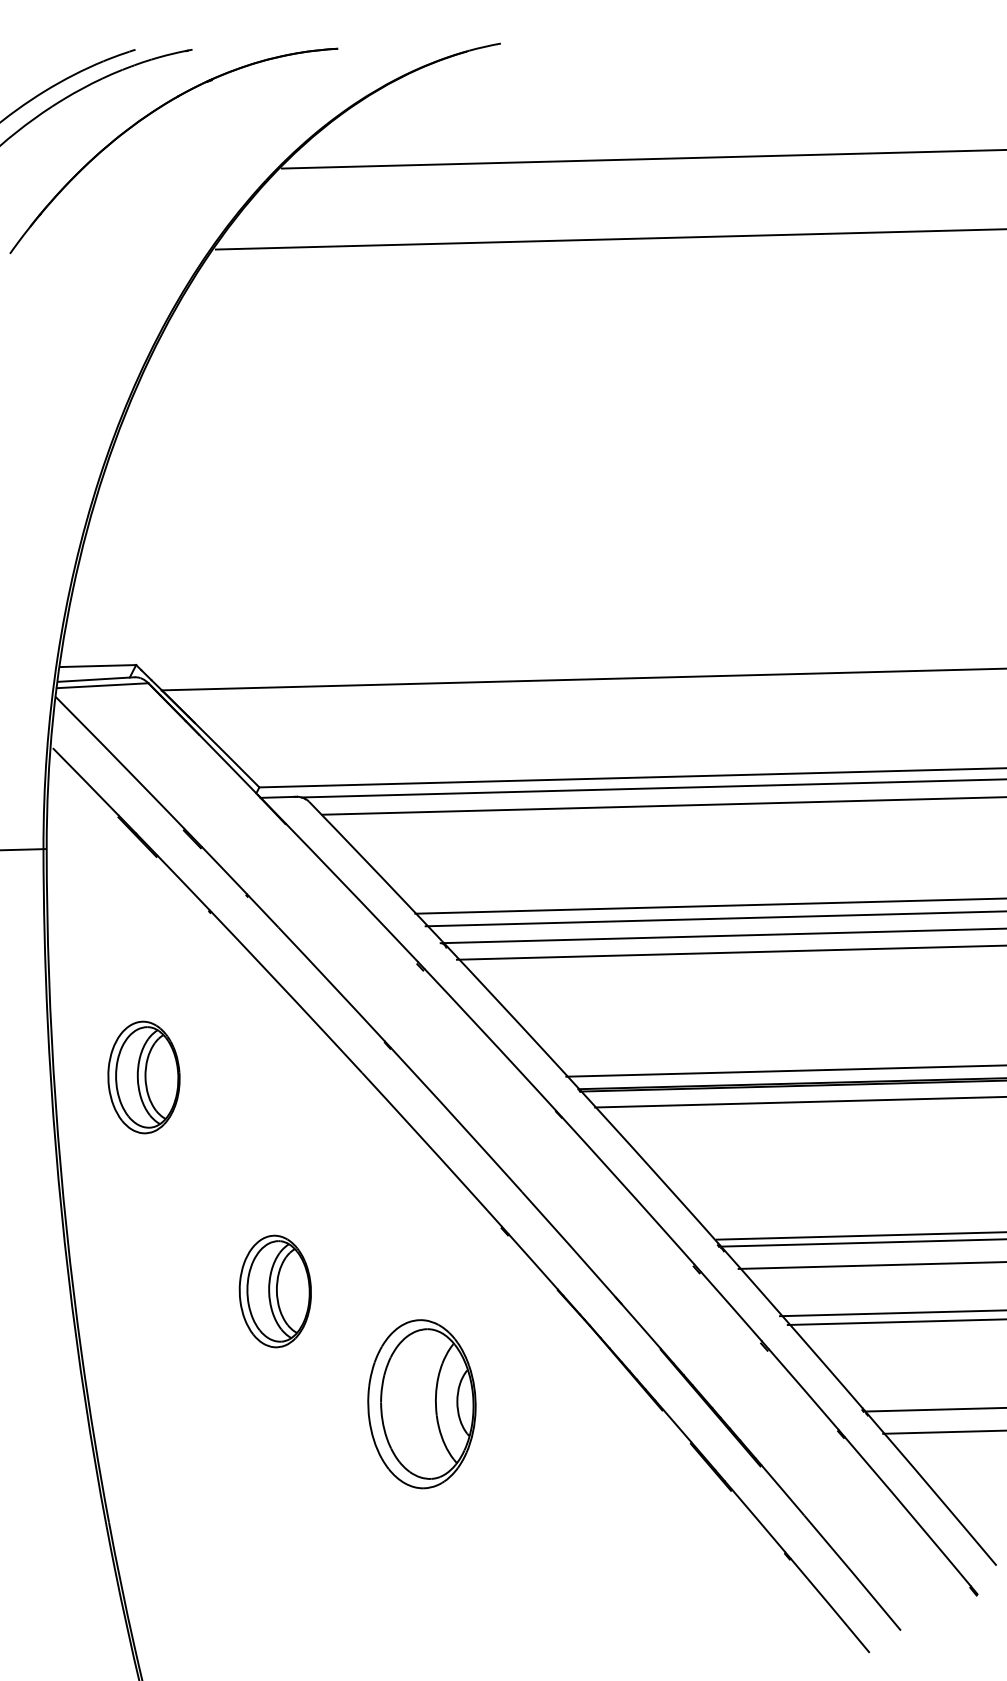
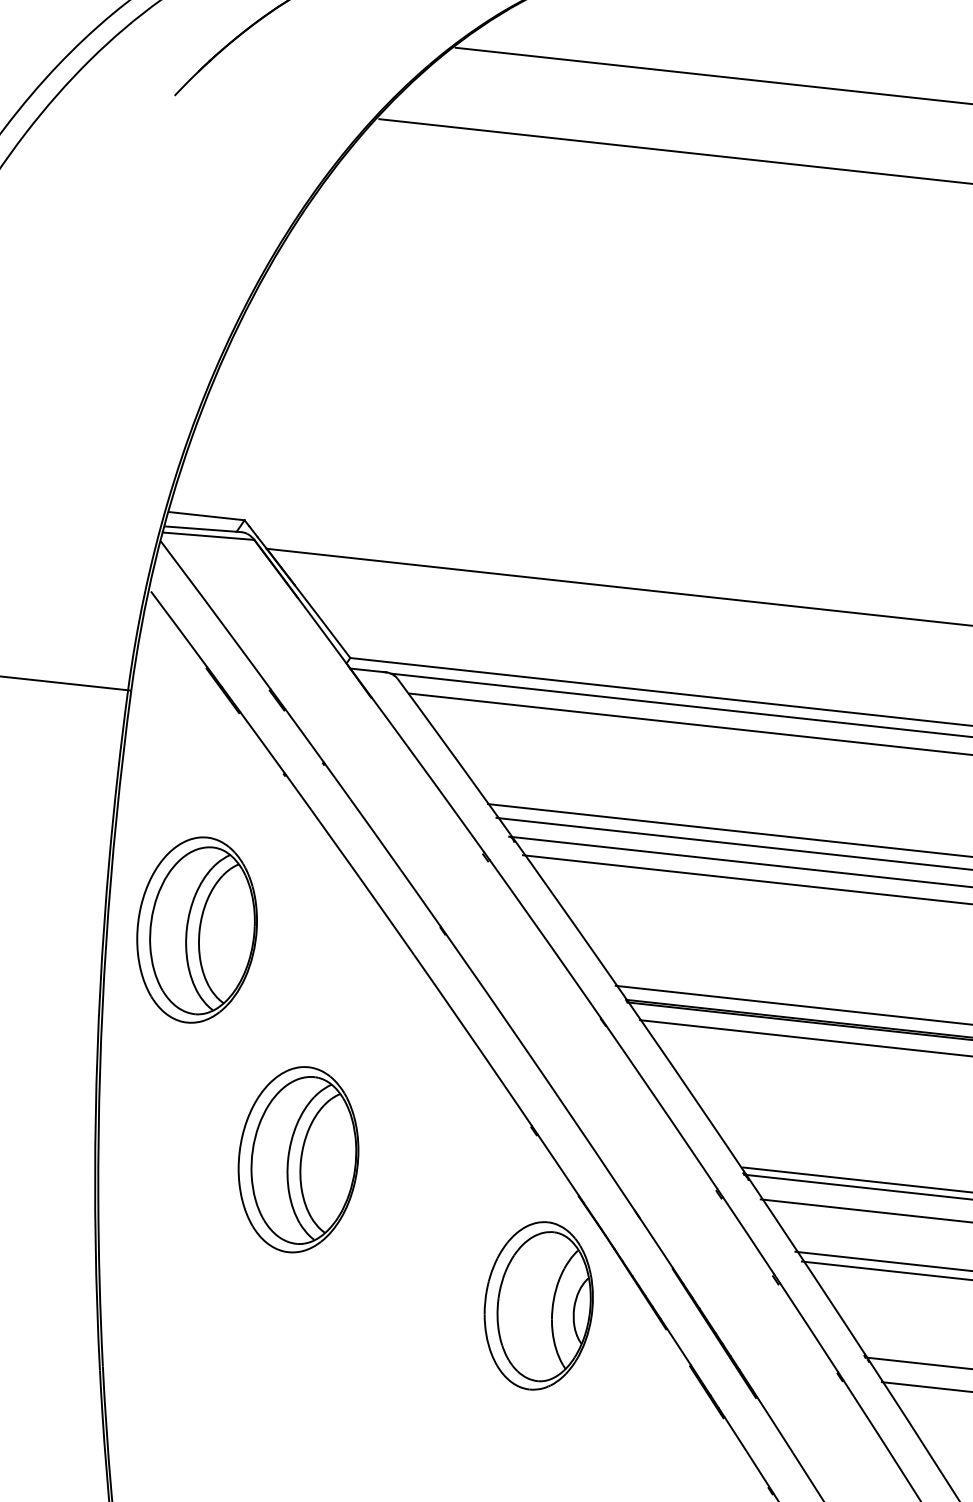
part: (143, 1077) -> (196, 929), size x1.67
part: (275, 1291) -> (298, 1159), size x1.67
part: (421, 1404) -> (538, 1306), moved

